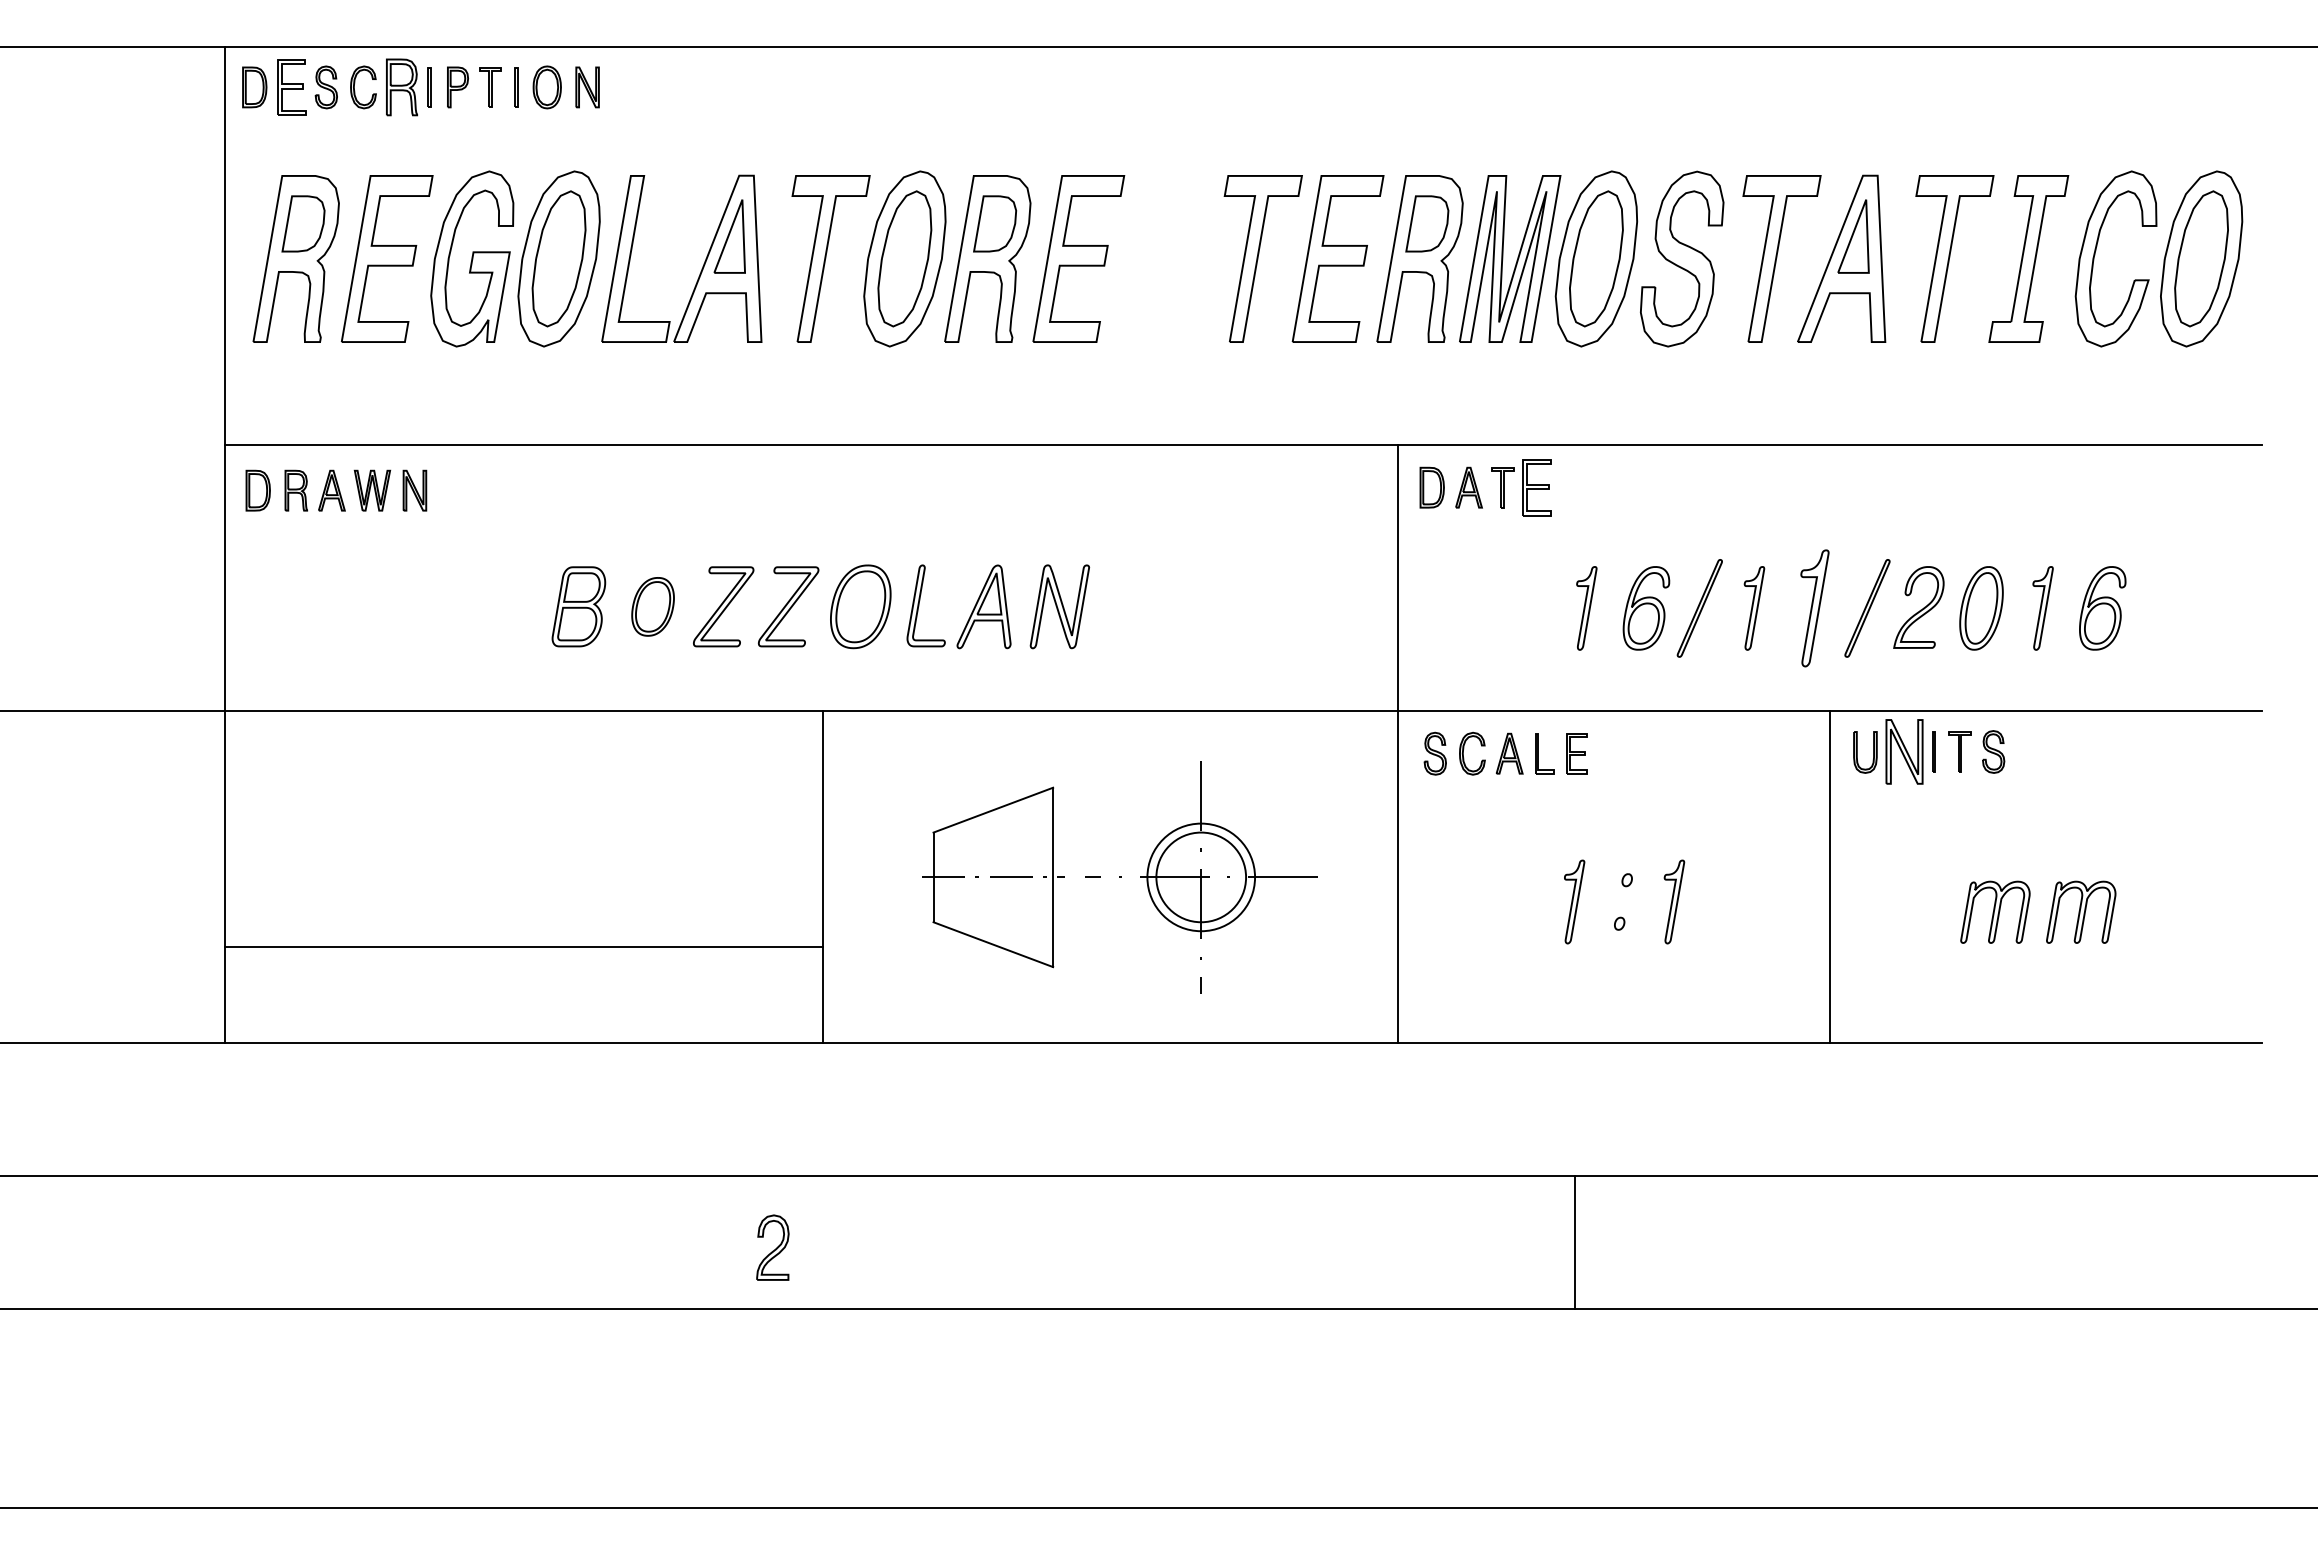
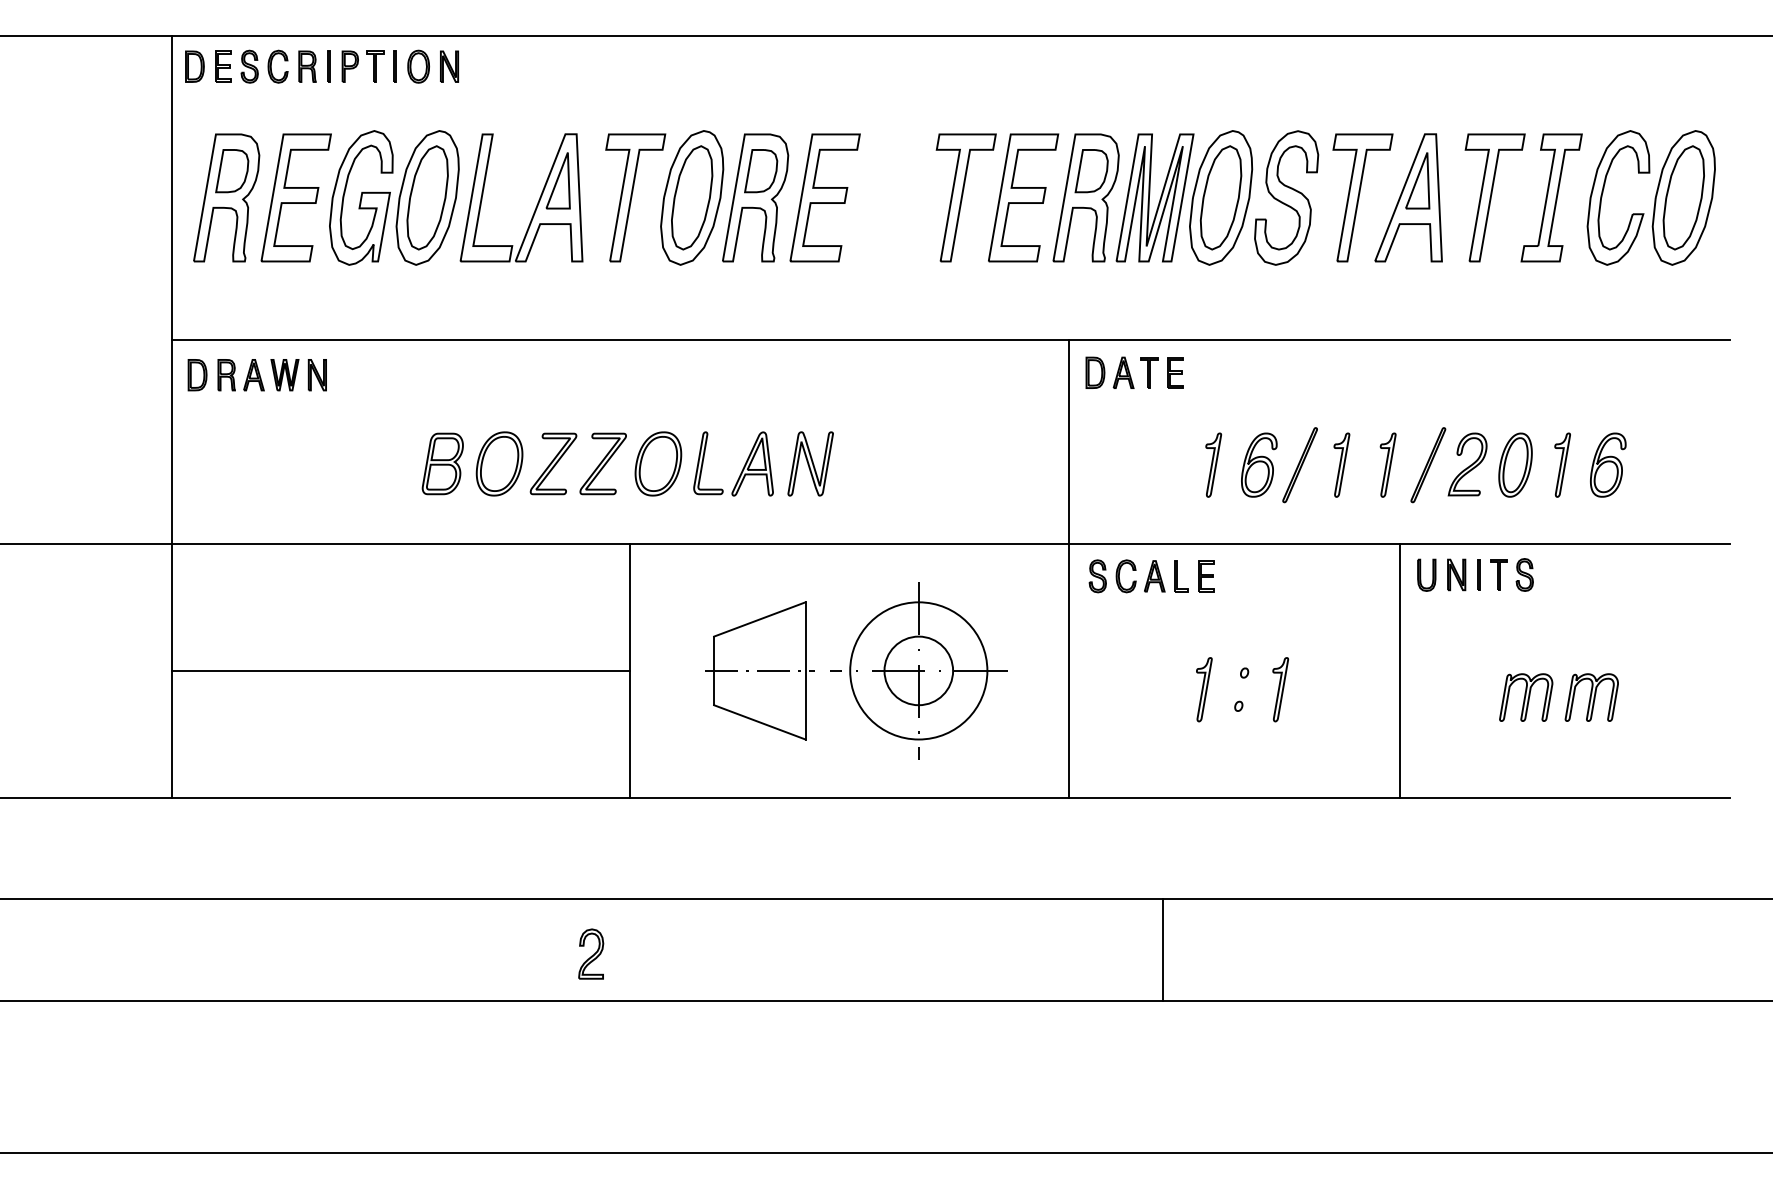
part: (291, 87) -> (223, 66), size x0.71
part: (401, 87) -> (307, 66), size x0.71
part: (1536, 487) -> (1175, 372), size x0.71
part: (652, 606) -> (499, 463), size x1.43
part: (1814, 608) -> (1387, 465), size x0.71
part: (1904, 751) -> (1456, 574), size x0.62
circle: (1200, 877) -> (918, 670), size x1.67
line: (523, 947) -> (400, 670), moved
line: (1574, 1242) -> (1162, 950), moved

